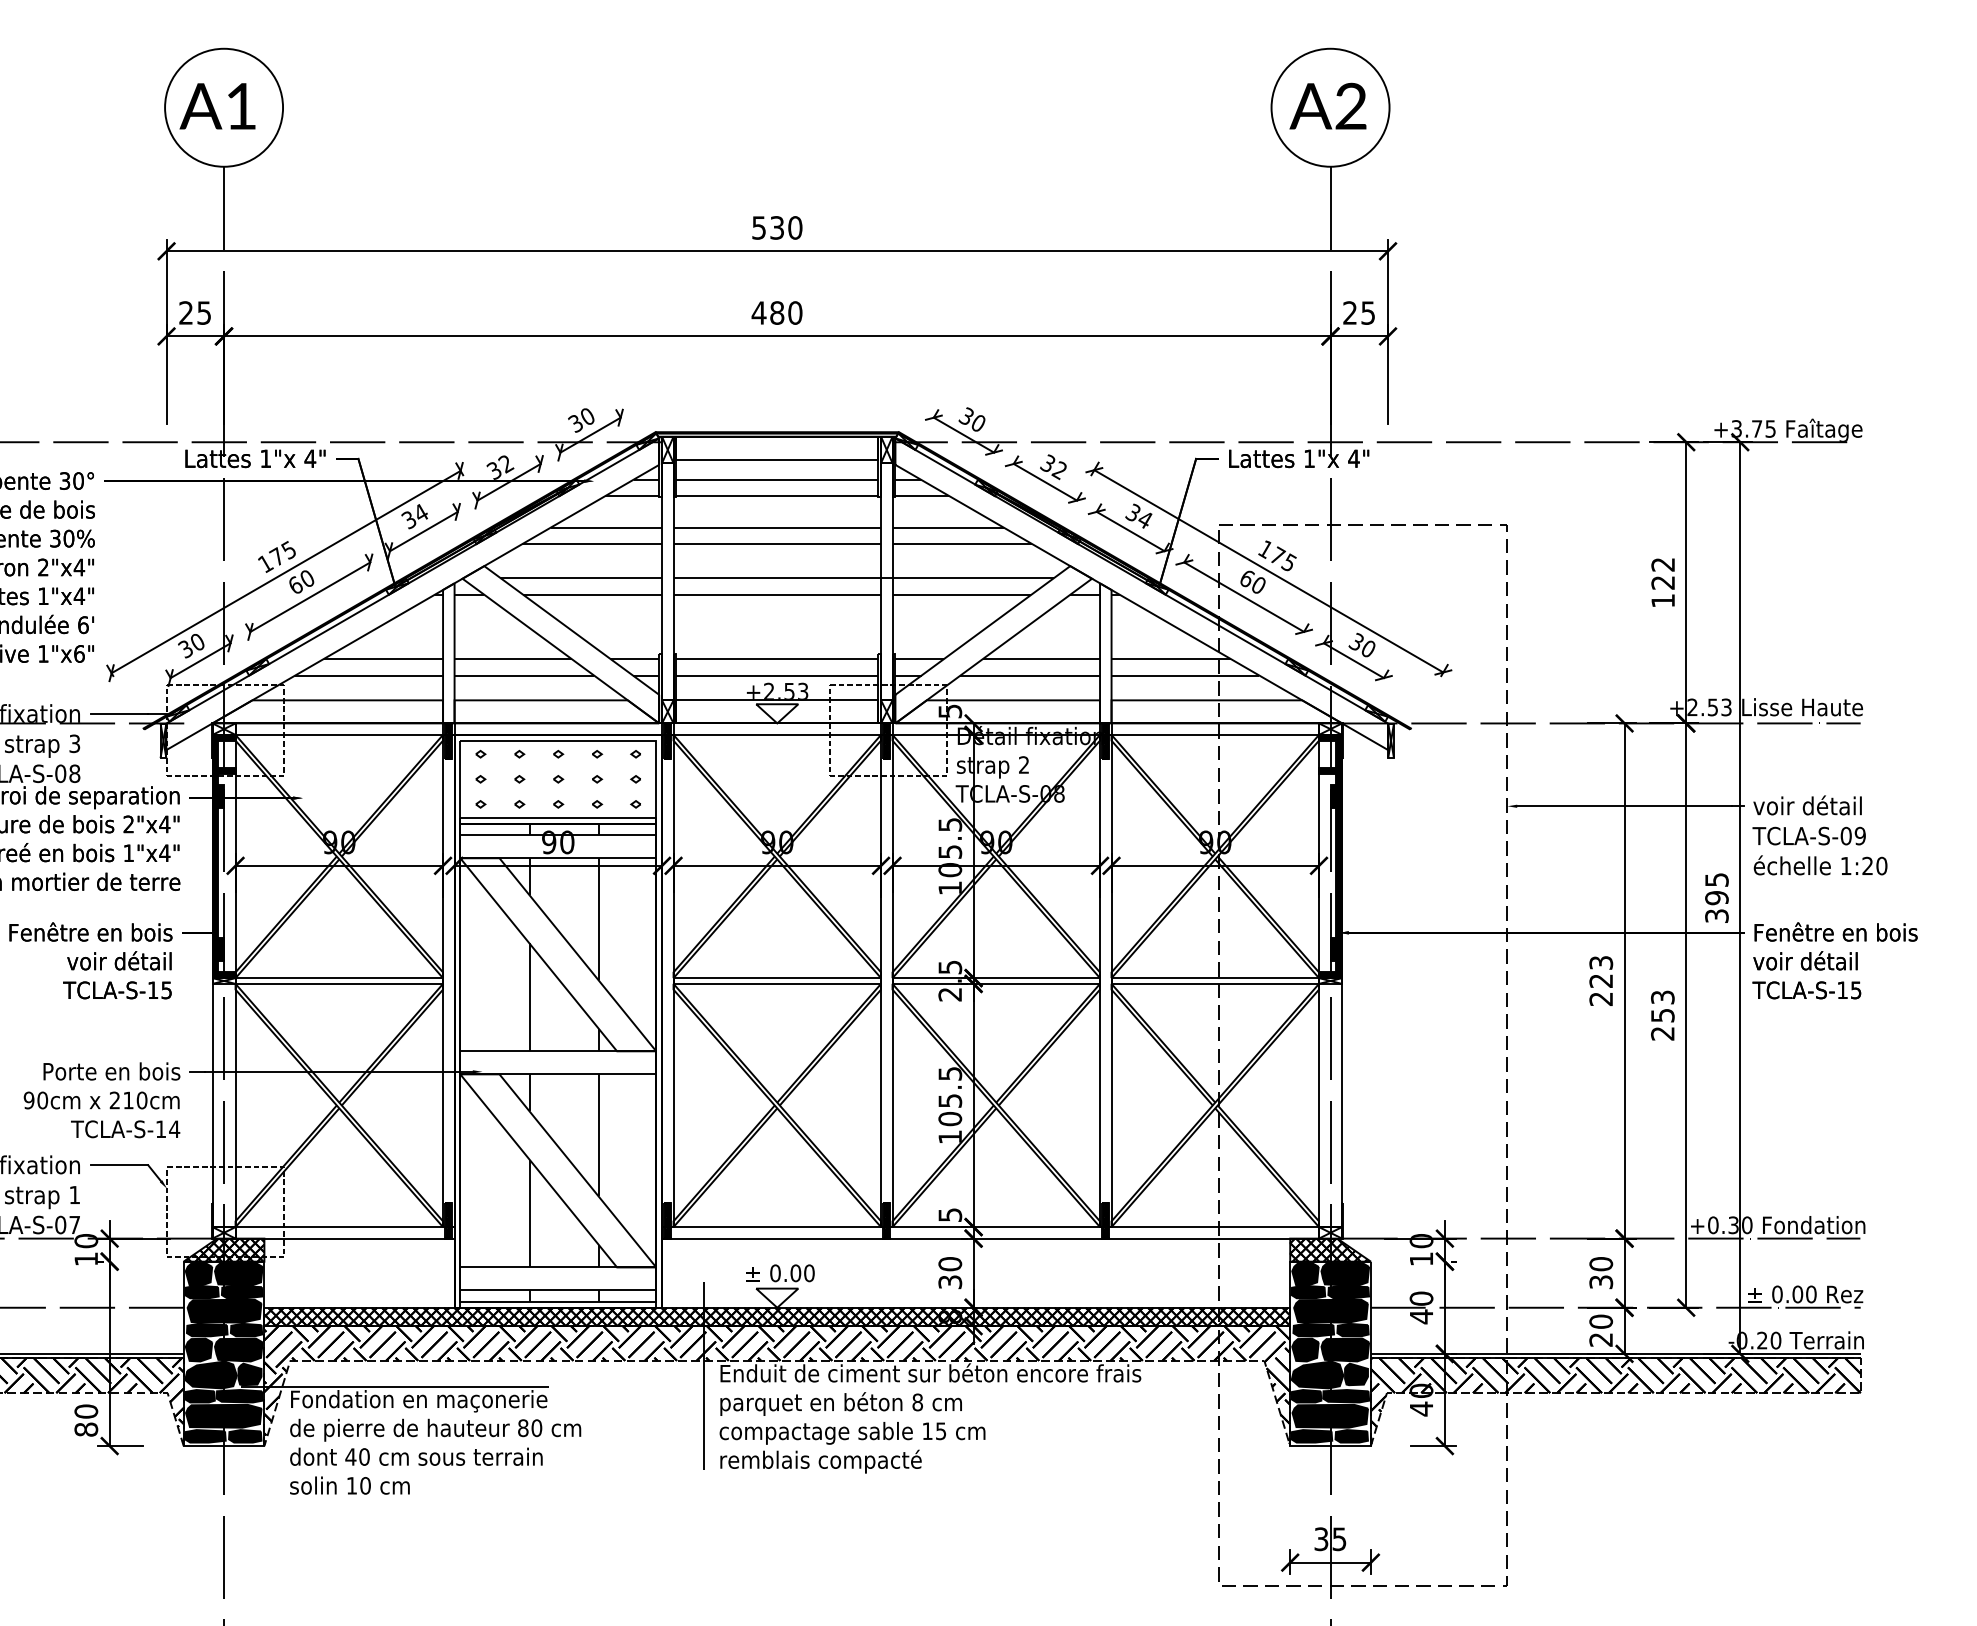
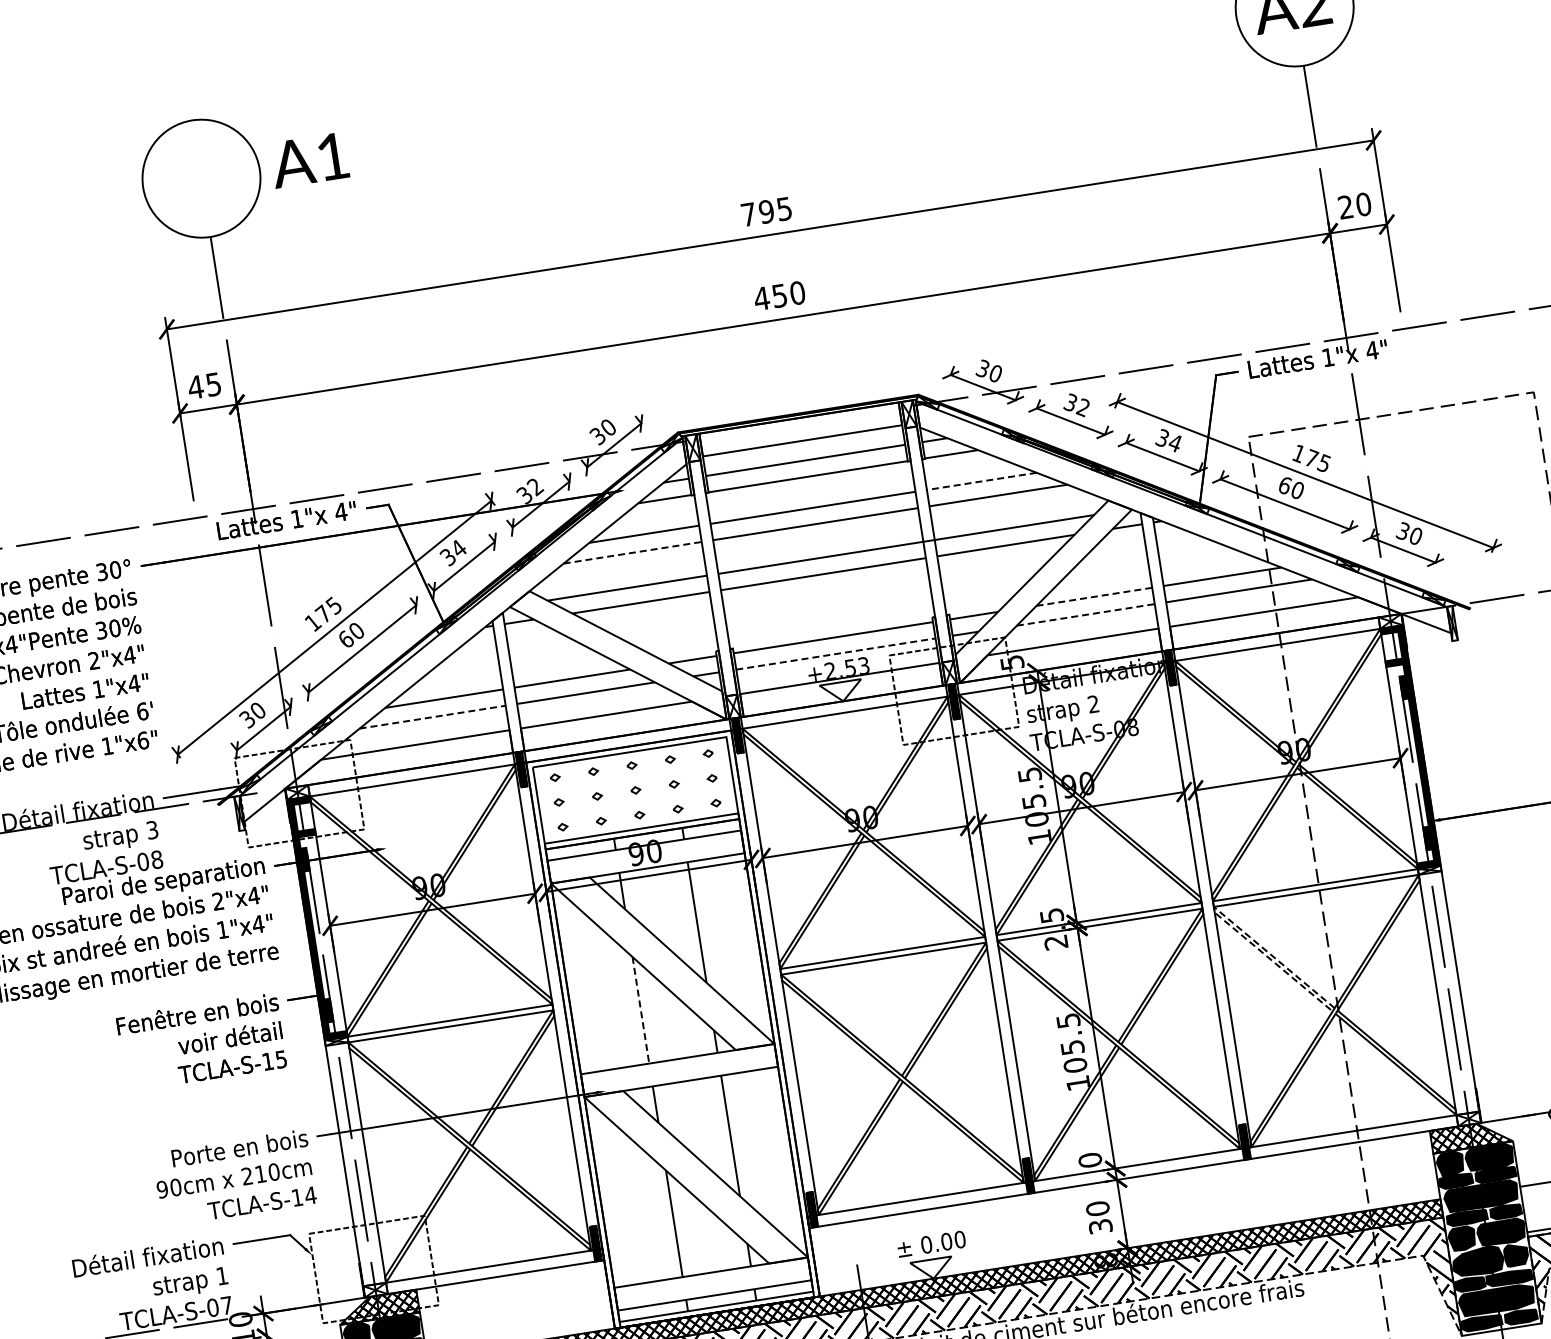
text: (217, 106) -> (309, 160), moved
text: (777, 227) -> (766, 211), 530 -> 795
text: (185, 312) -> (195, 386), 25 -> 45
text: (777, 312) -> (779, 295), 480 -> 450
text: (1368, 312) -> (1363, 203), 25 -> 20
line: (948, 527) -> (982, 481), solid -> dashed
line: (592, 544) -> (633, 553), solid -> dashed
line: (1041, 659) -> (1094, 597), solid -> dashed
line: (369, 675) -> (433, 717), solid -> dashed
line: (777, 675) -> (836, 653), solid -> dashed
line: (1030, 675) -> (1086, 614), solid -> dashed
line: (1111, 984) -> (1213, 907), solid -> dashed
line: (529, 997) -> (640, 1010), solid -> dashed
text: (950, 1215) -> (1090, 1160), 5 -> 0

